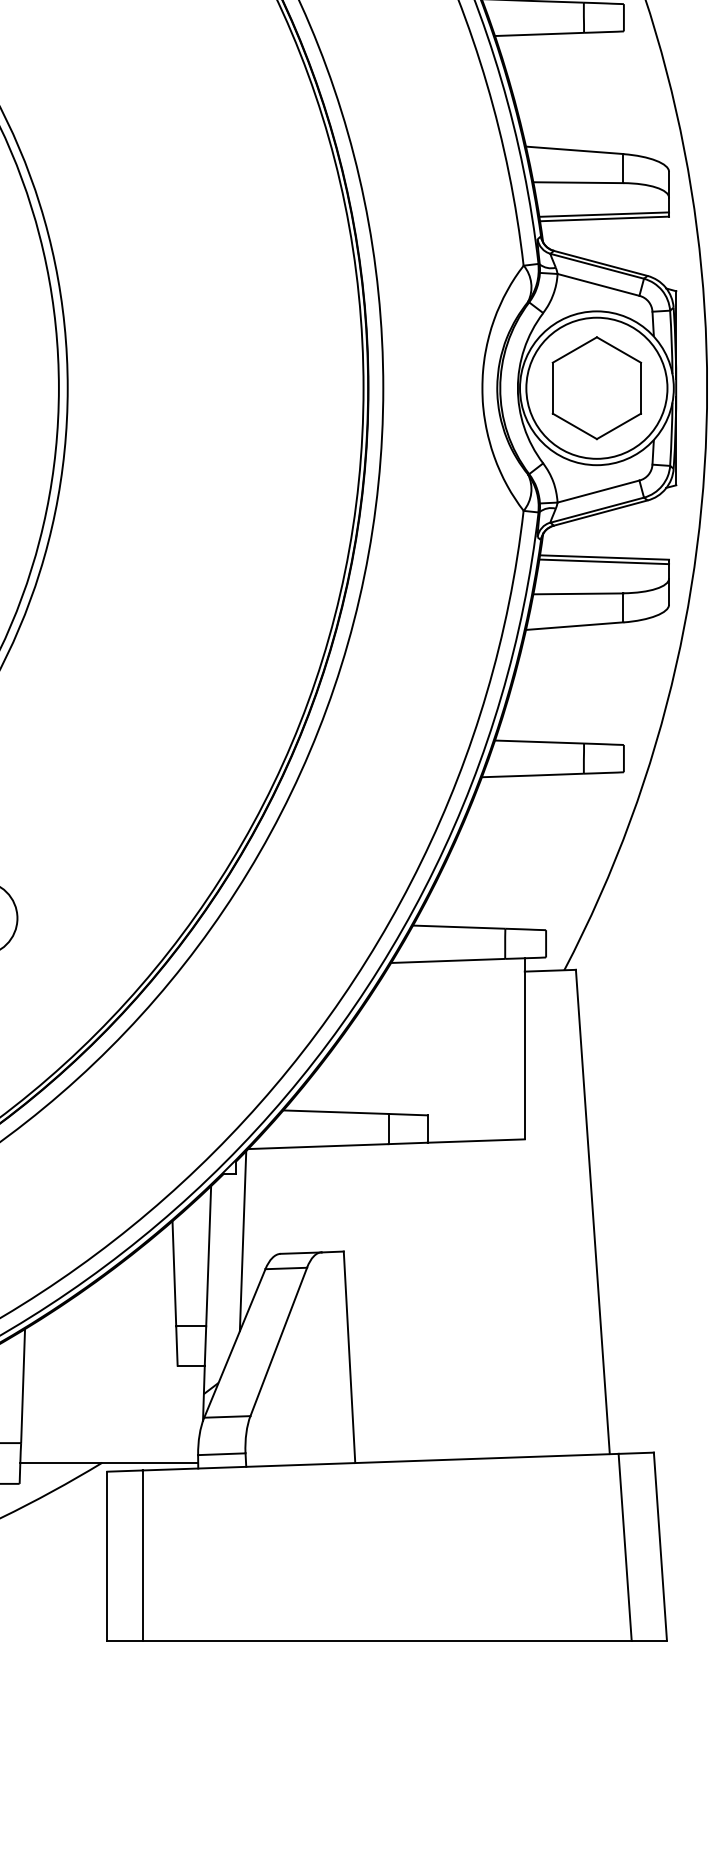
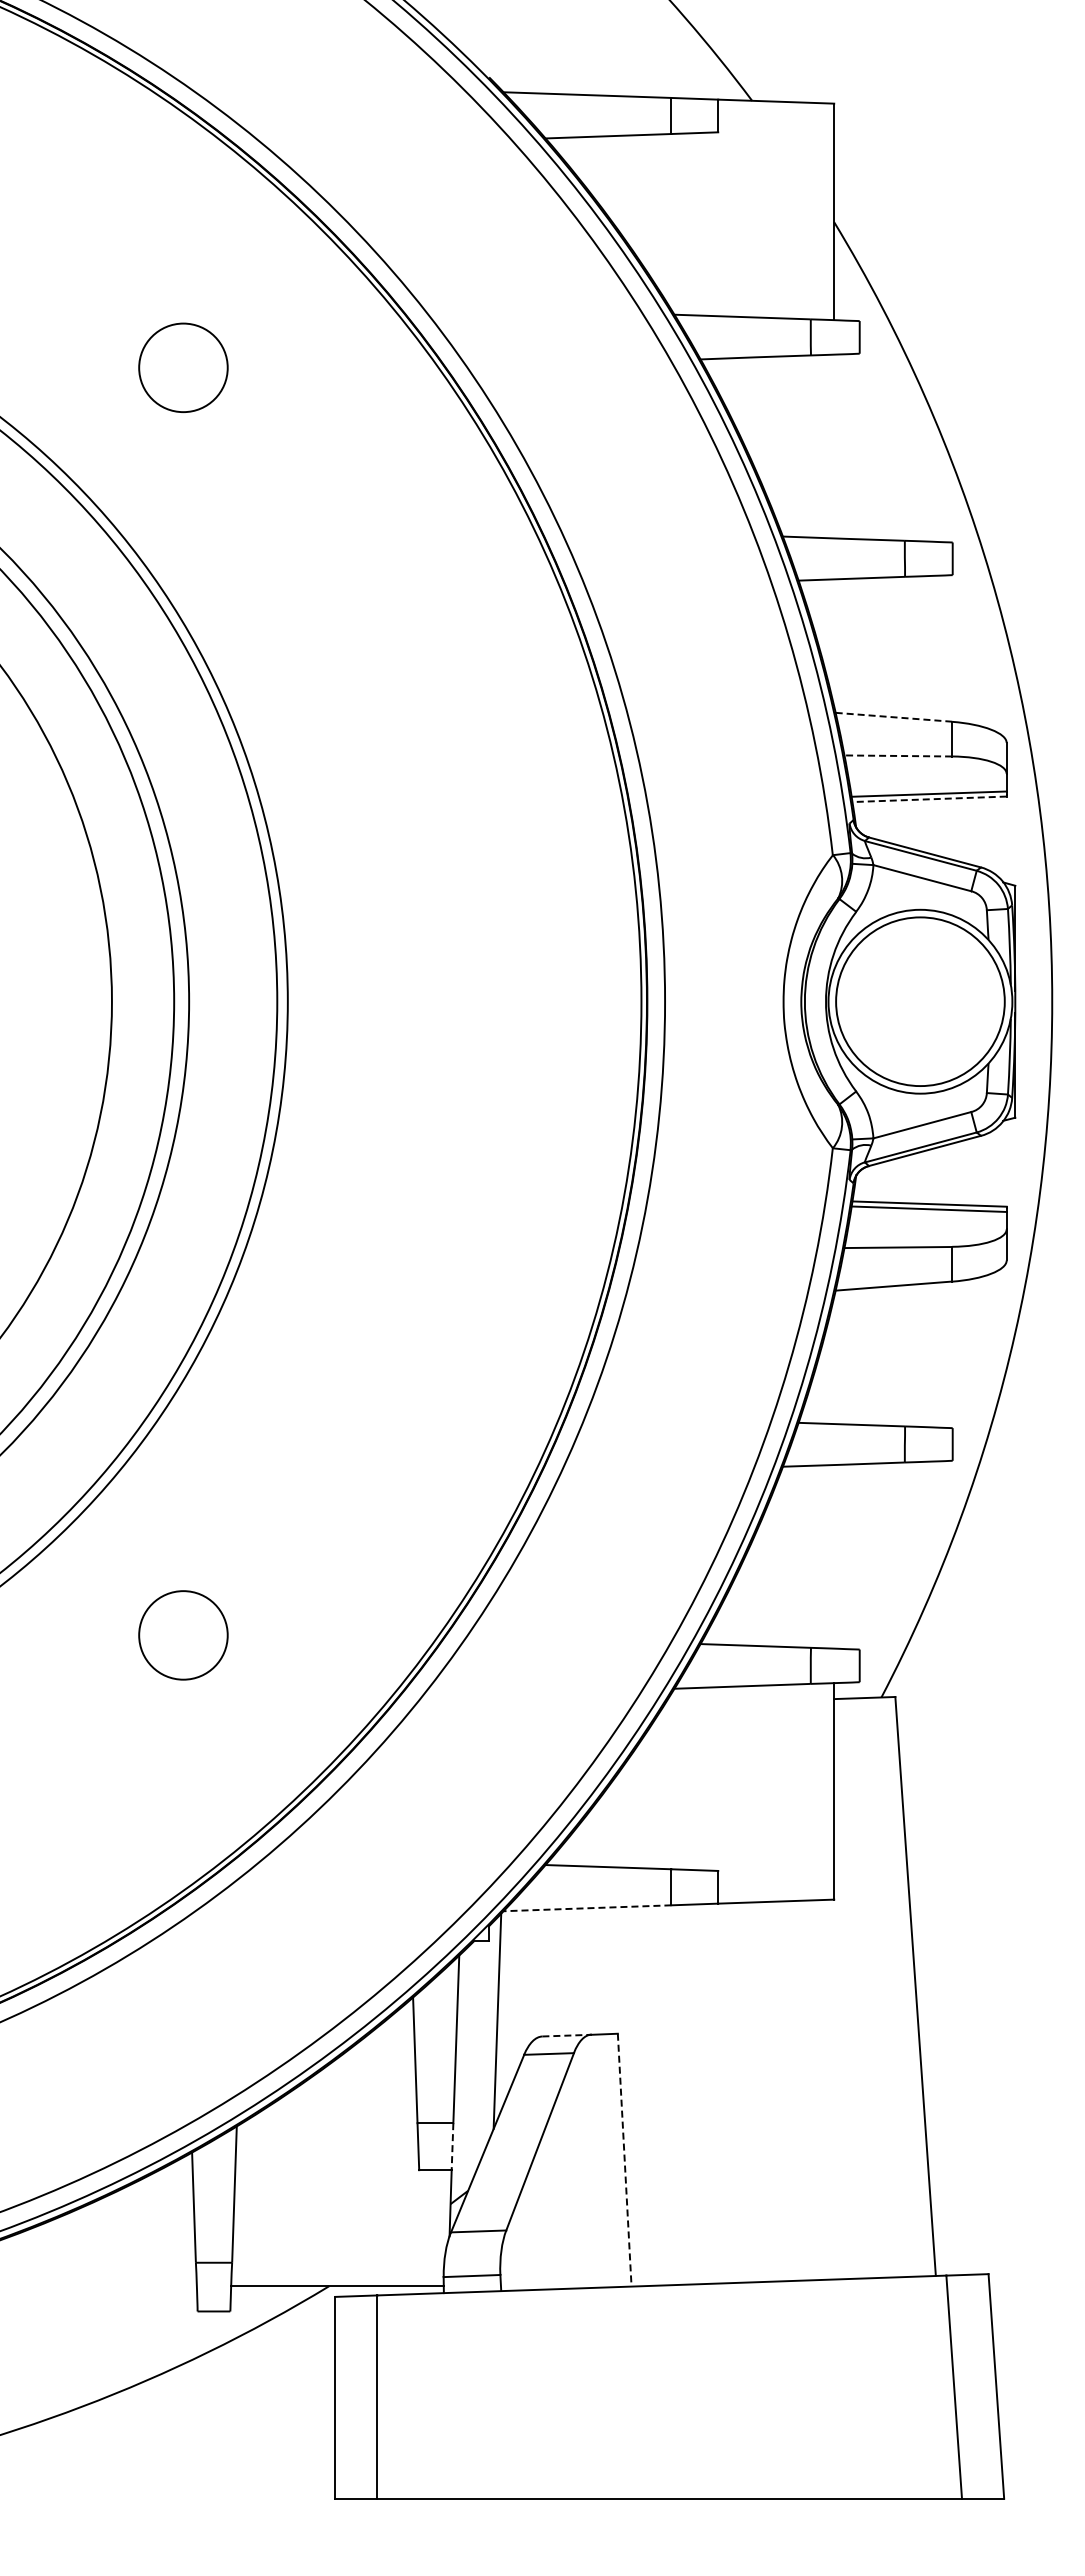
line: (575, 150) -> (894, 717), solid -> dashed
line: (578, 182) -> (898, 755), solid -> dashed
line: (604, 219) -> (929, 799), solid -> dashed
part: (596, 388) -> (920, 1001), removed
line: (318, 1146) -> (587, 1908), solid -> dashed
line: (301, 1253) -> (567, 2035), solid -> dashed
line: (205, 1345) -> (452, 2146), solid -> dashed
line: (349, 1357) -> (624, 2160), solid -> dashed

